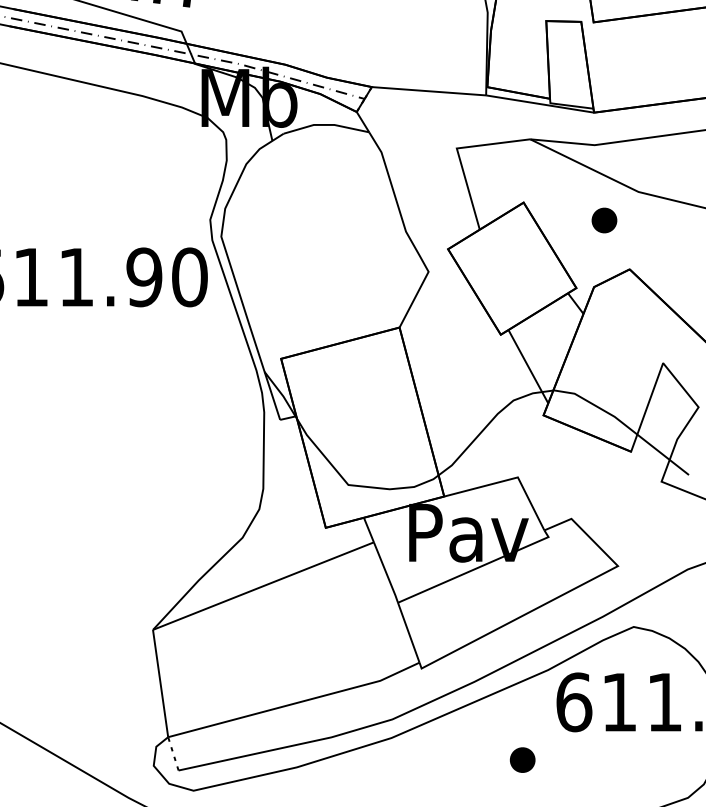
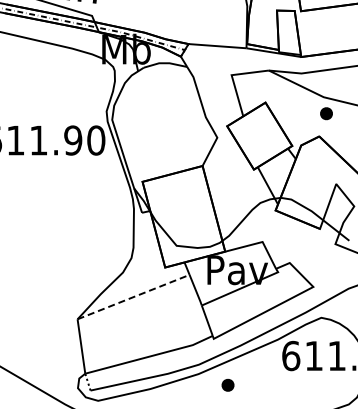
part: (604, 220) -> (326, 113), moved
line: (265, 584) -> (134, 296), solid -> dashed
part: (521, 758) -> (227, 384), moved

